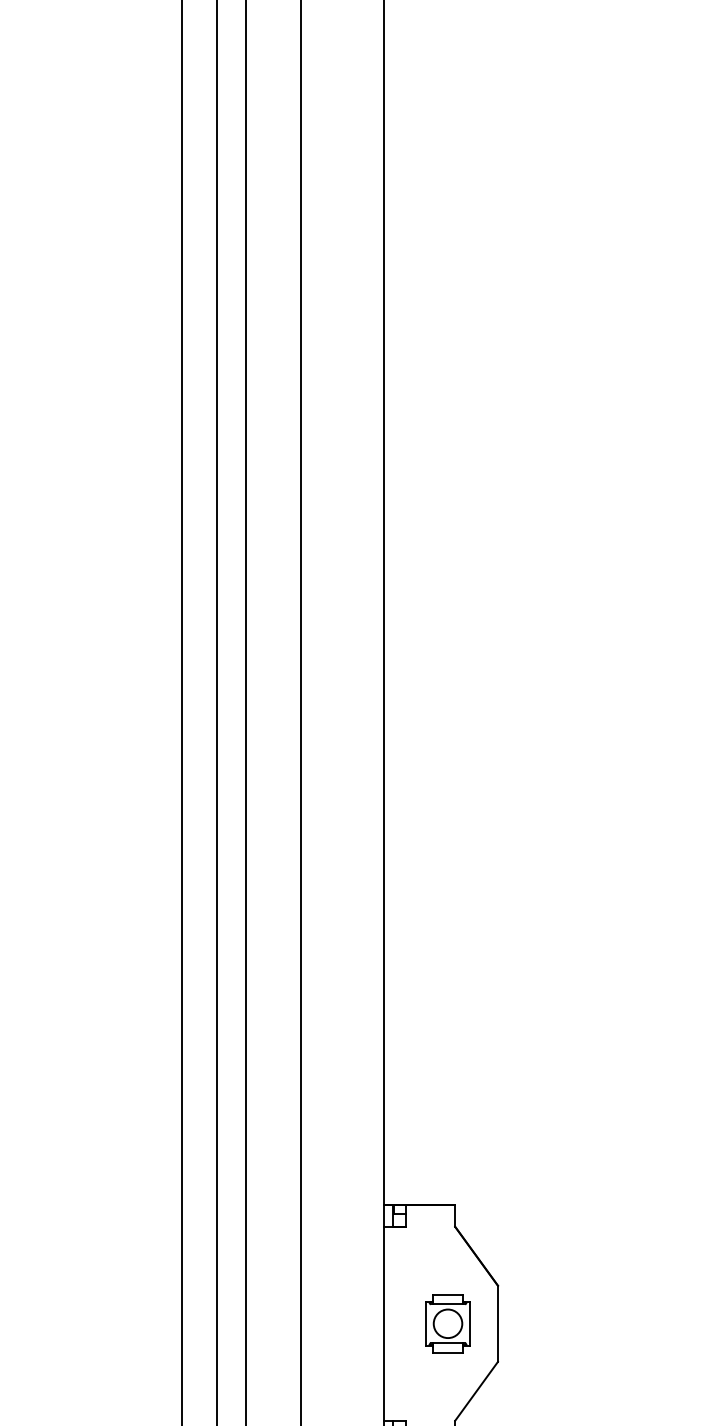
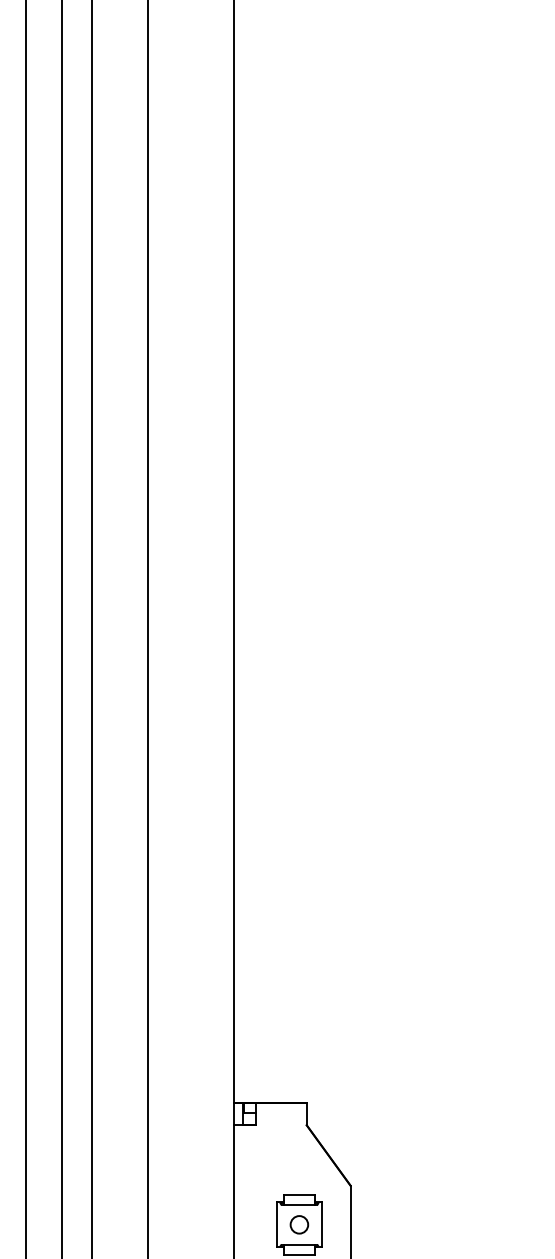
circle: (447, 1323) -> (298, 1224), size x0.6

